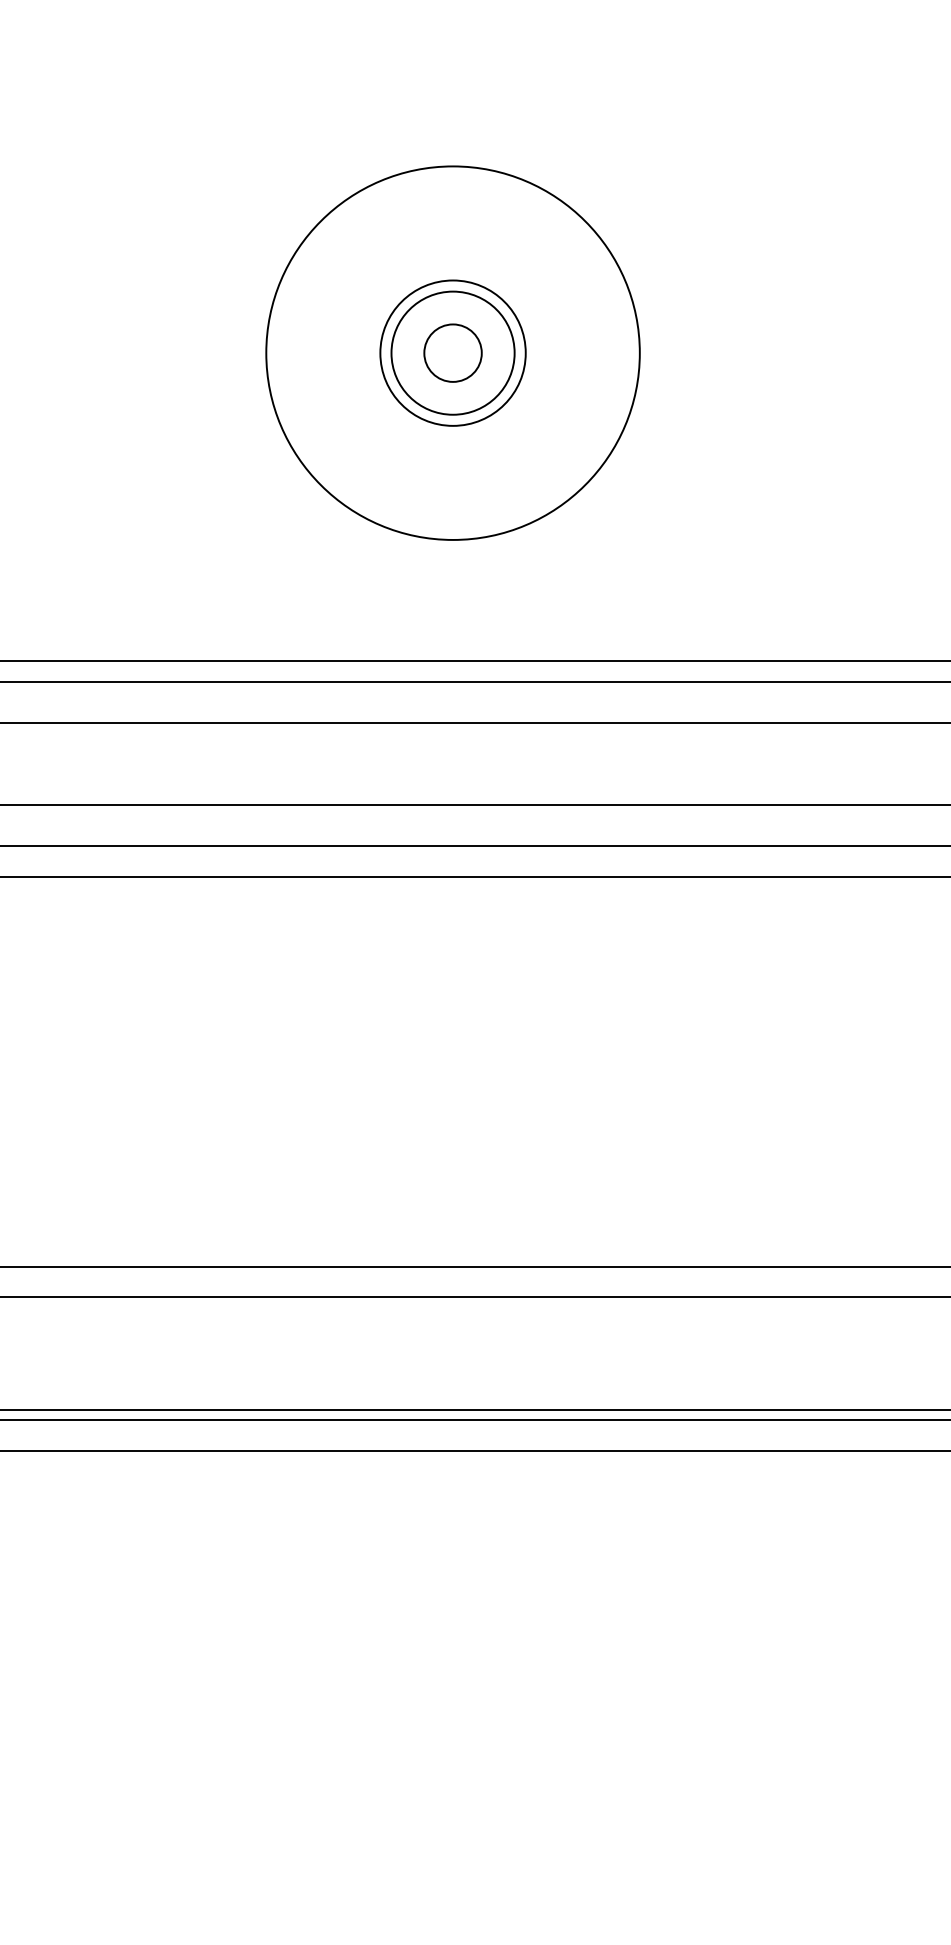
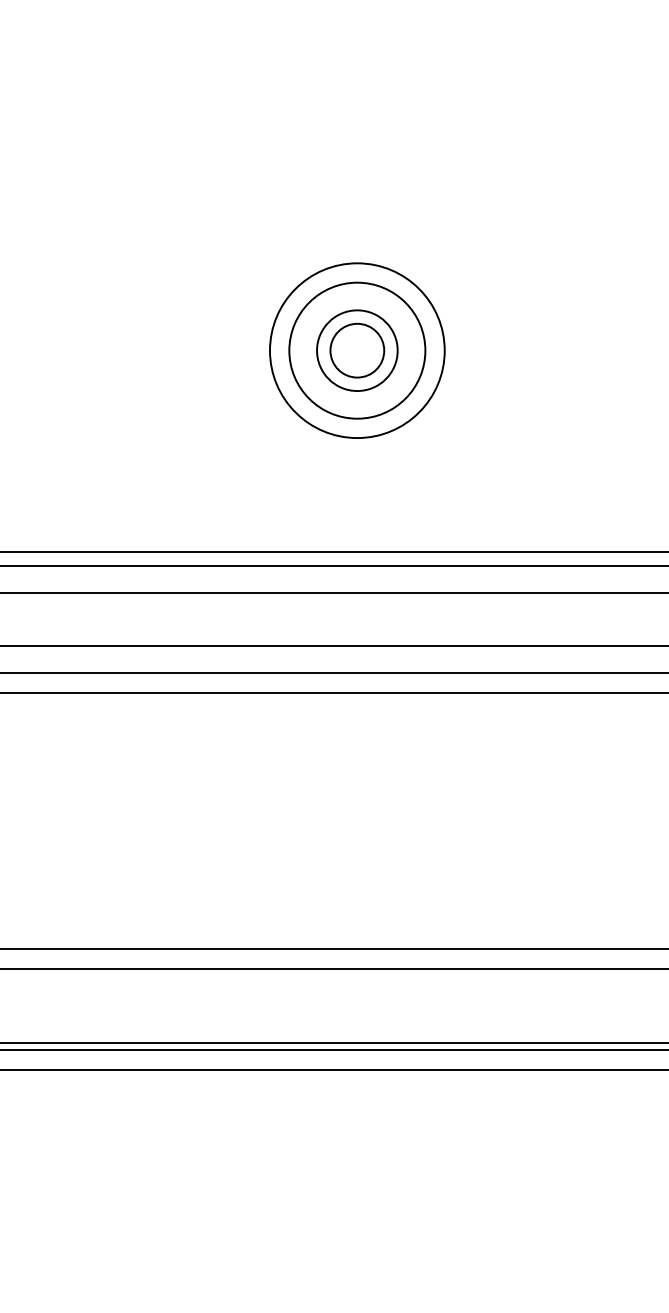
circle: (451, 352) -> (356, 350), size x0.71
circle: (453, 352) -> (357, 350), size x1.43
circle: (453, 352) -> (357, 350), size x1.43

